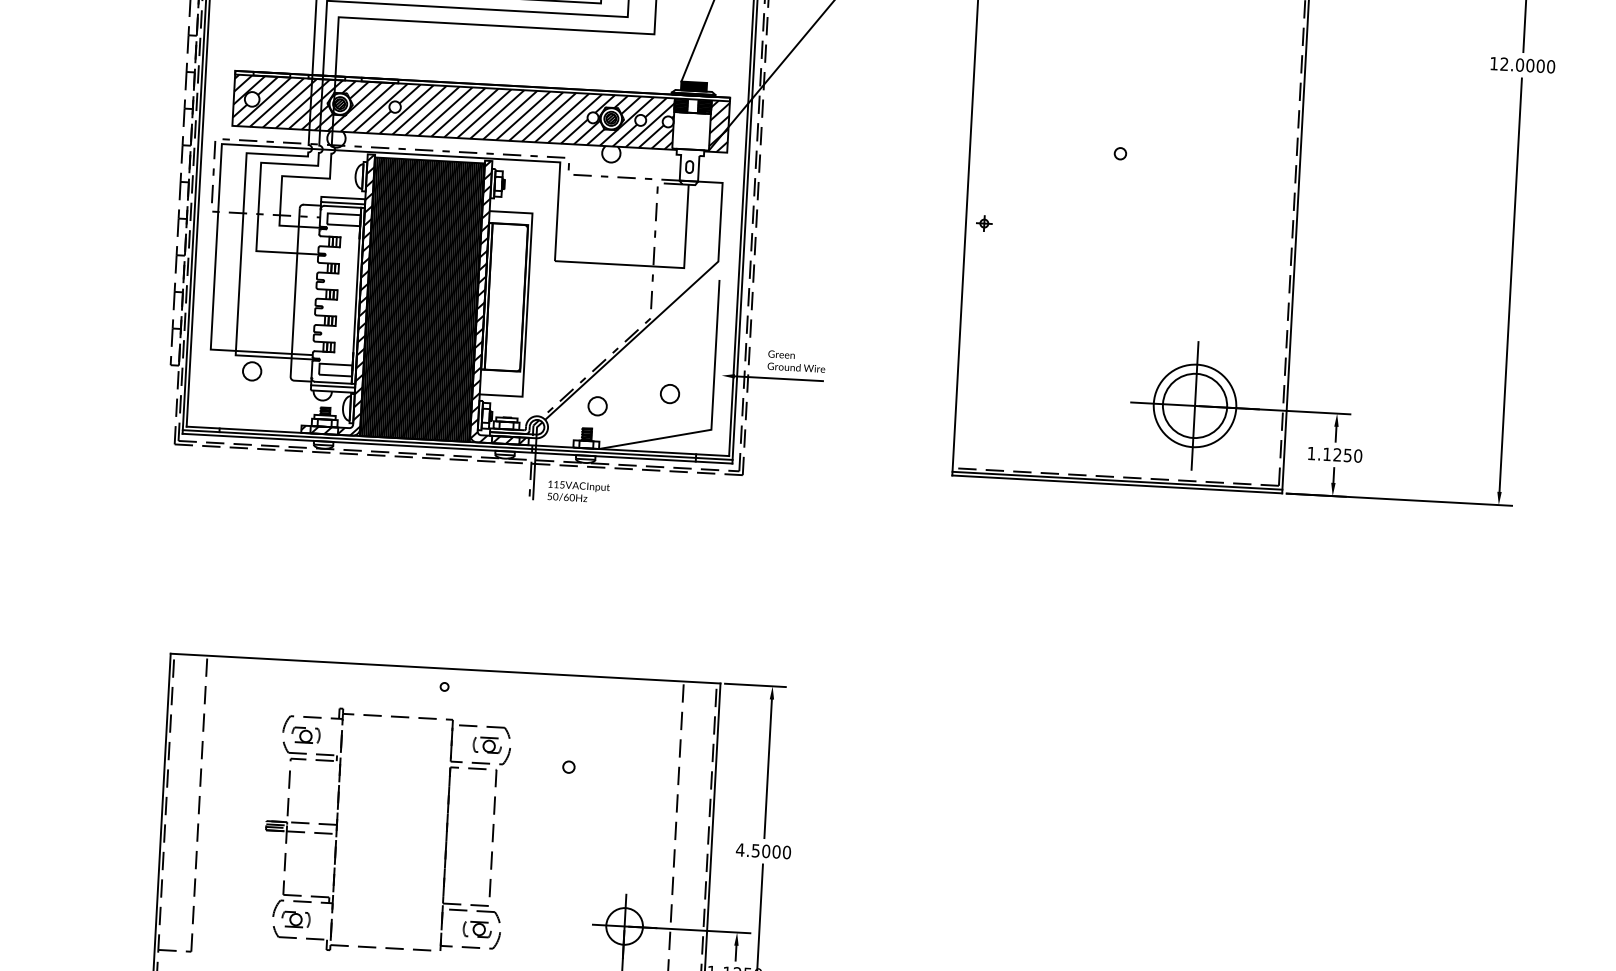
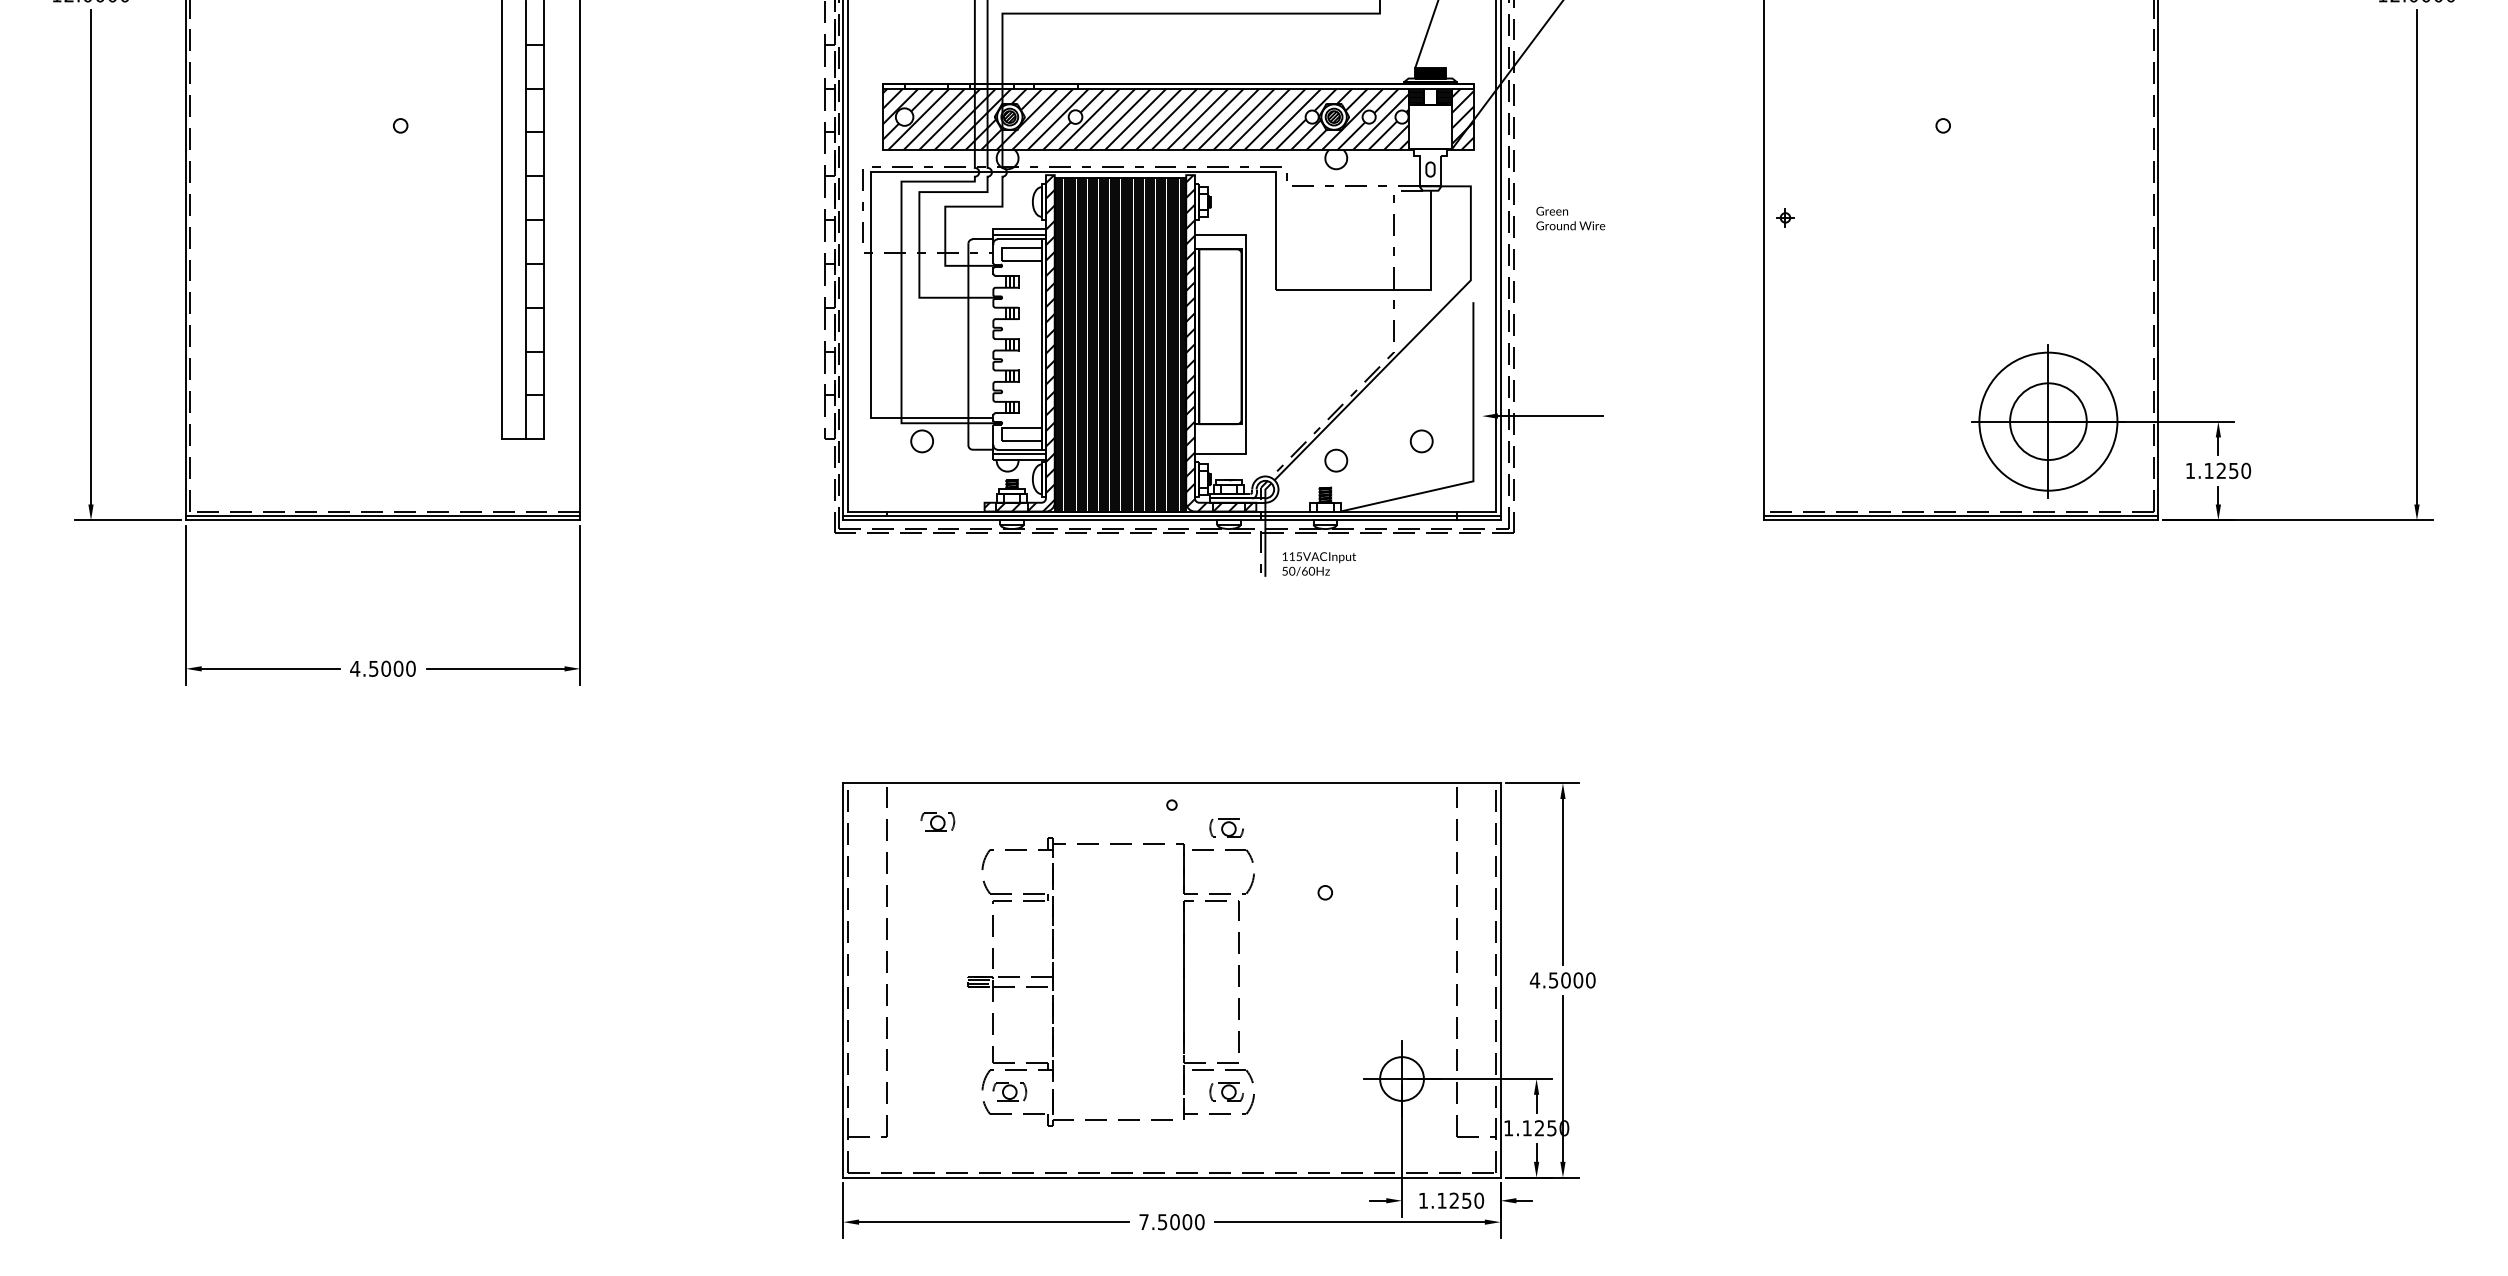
text: (796, 361) -> (1570, 218), moved
circle: (1195, 405) -> (2048, 421), size x1.4
part: (305, 735) -> (937, 821), moved
part: (487, 744) -> (1226, 827), moved

